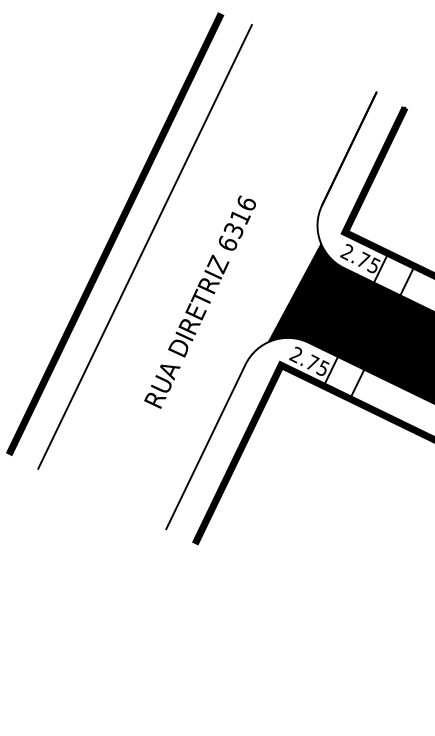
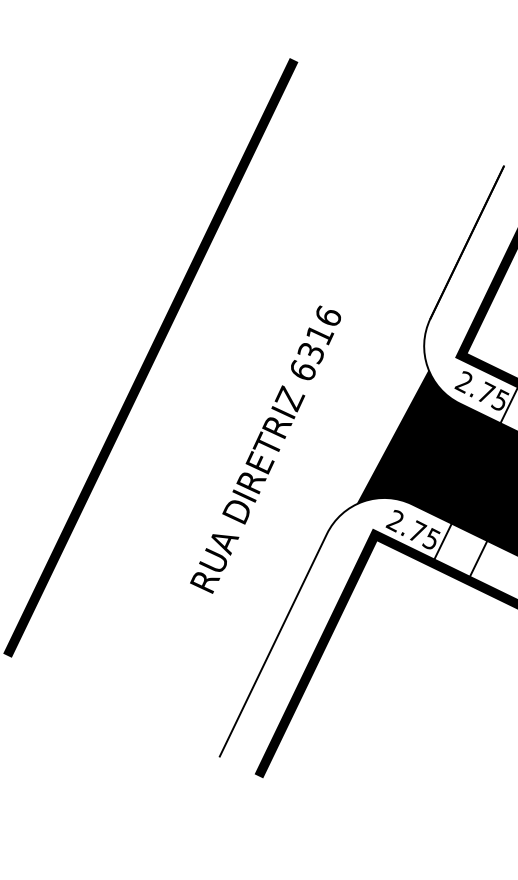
line: (144, 246) -> (190, 374), removed

